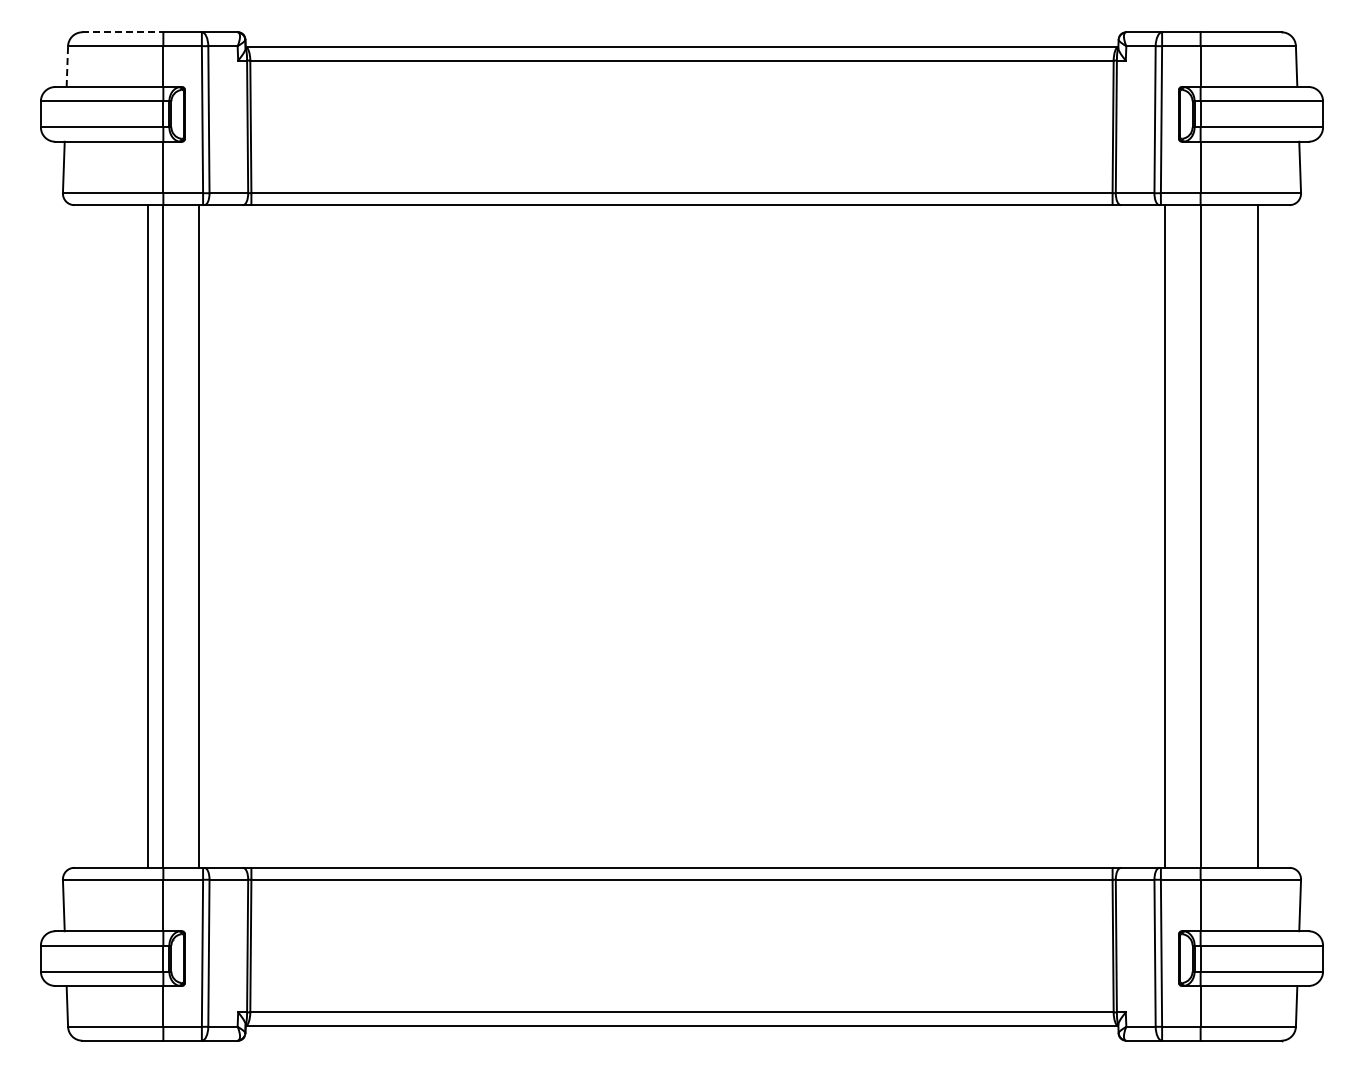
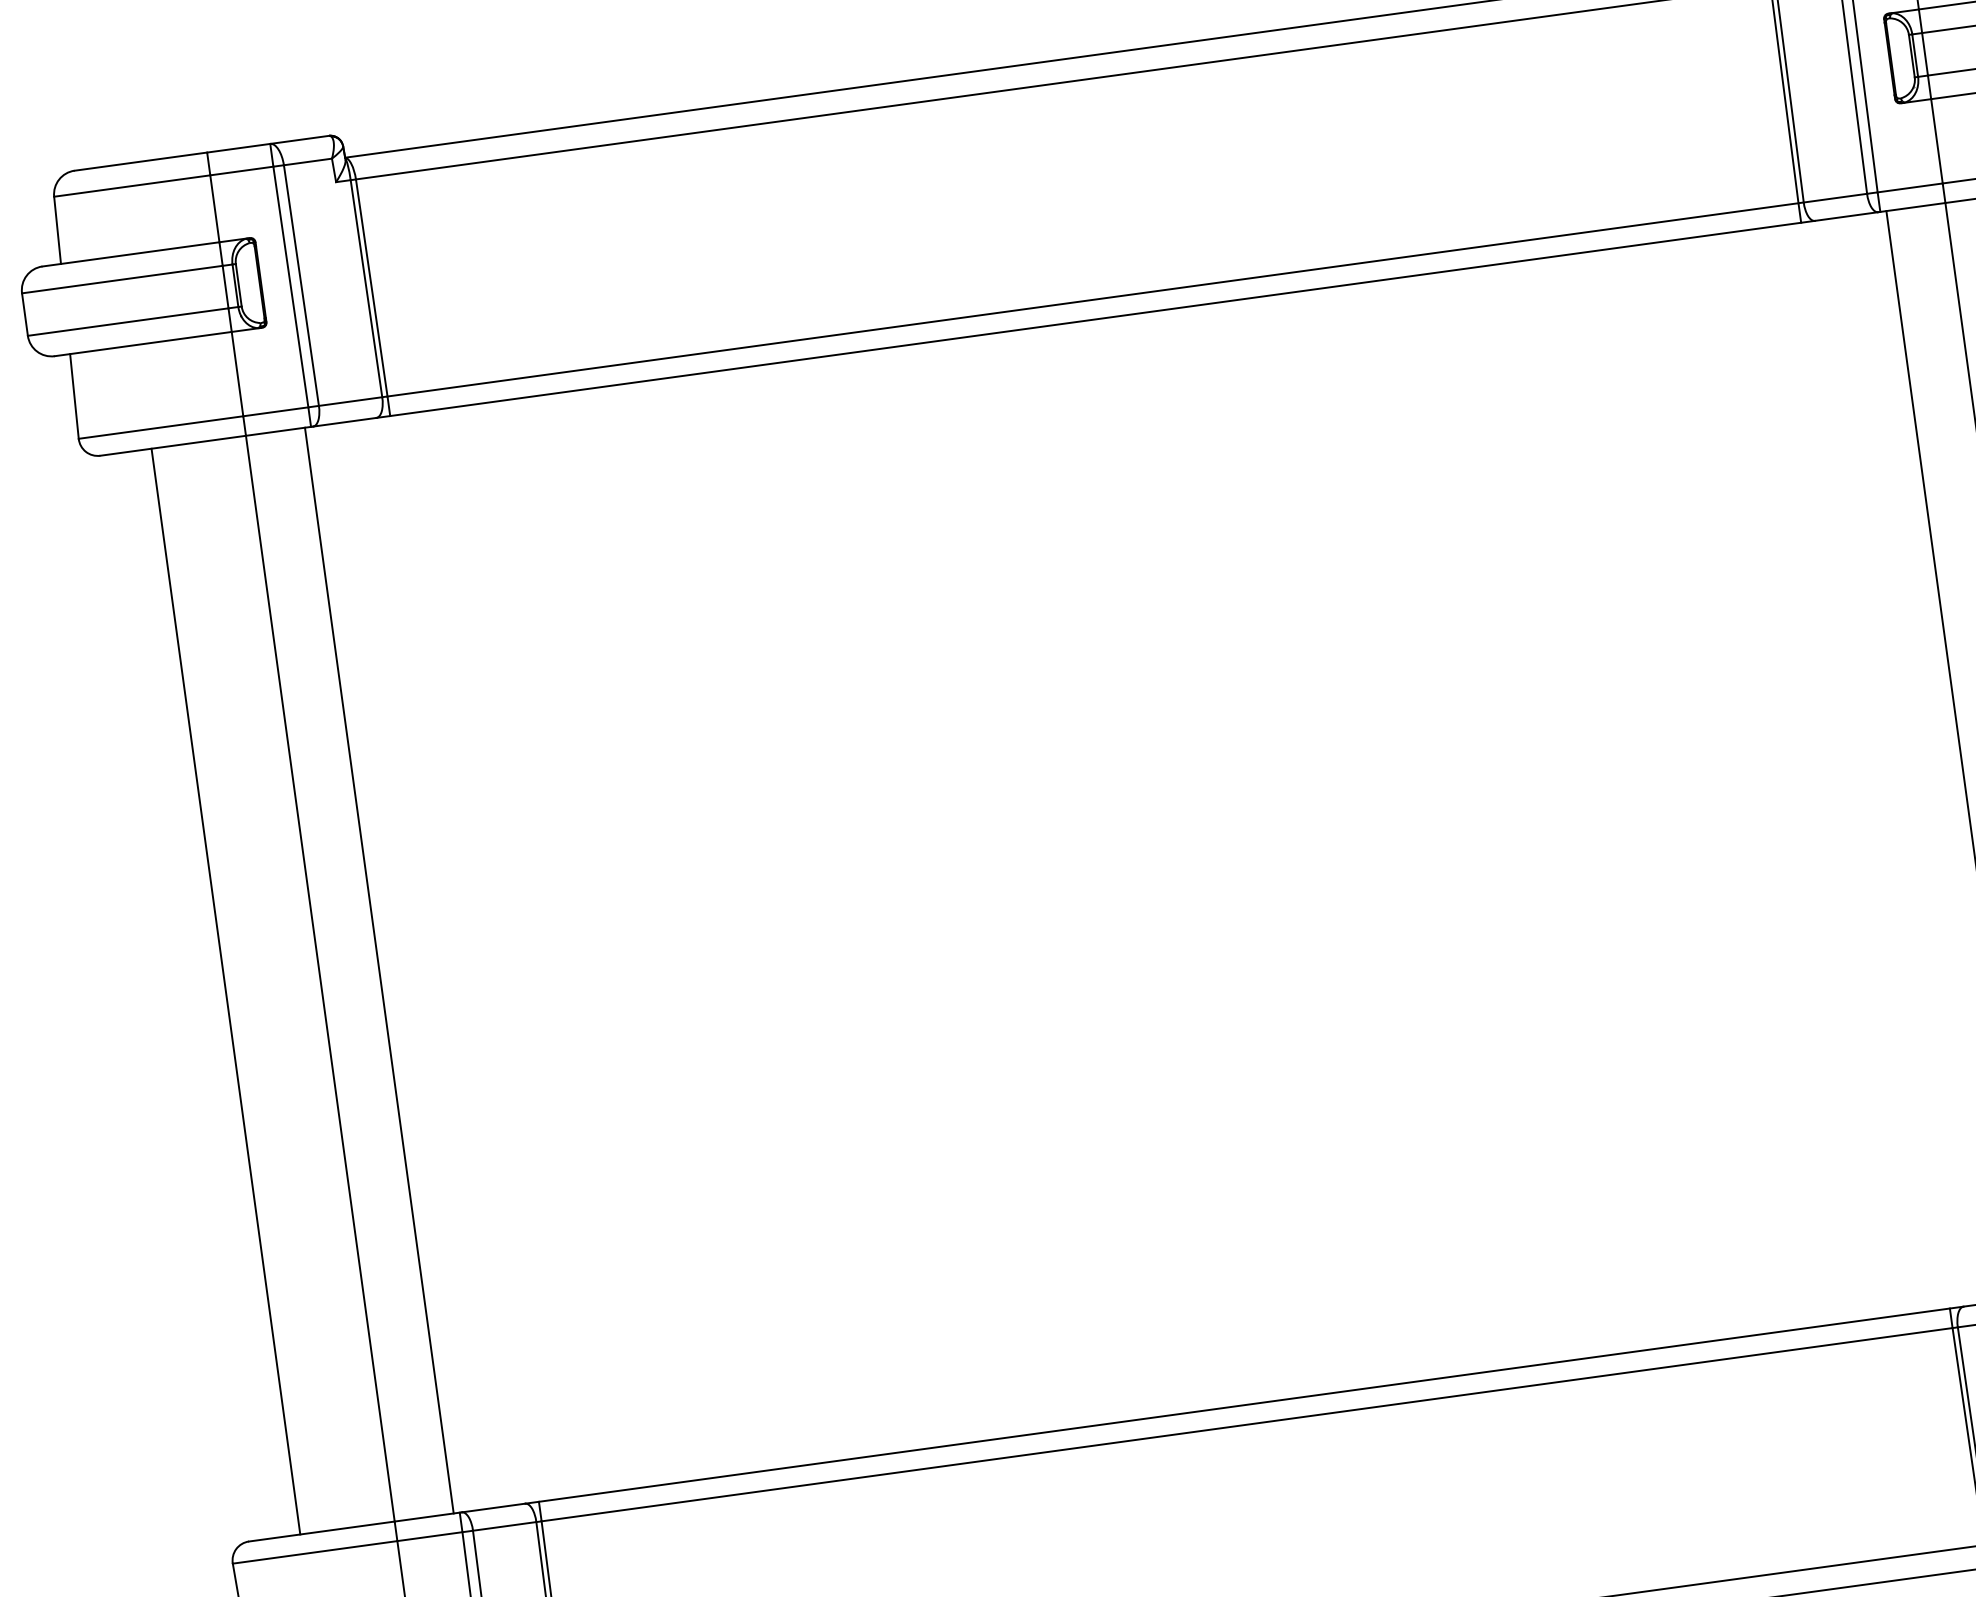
line: (123, 32) -> (141, 161), dashed -> solid
line: (67, 66) -> (57, 230), dashed -> solid
line: (147, 536) -> (225, 991), moved

